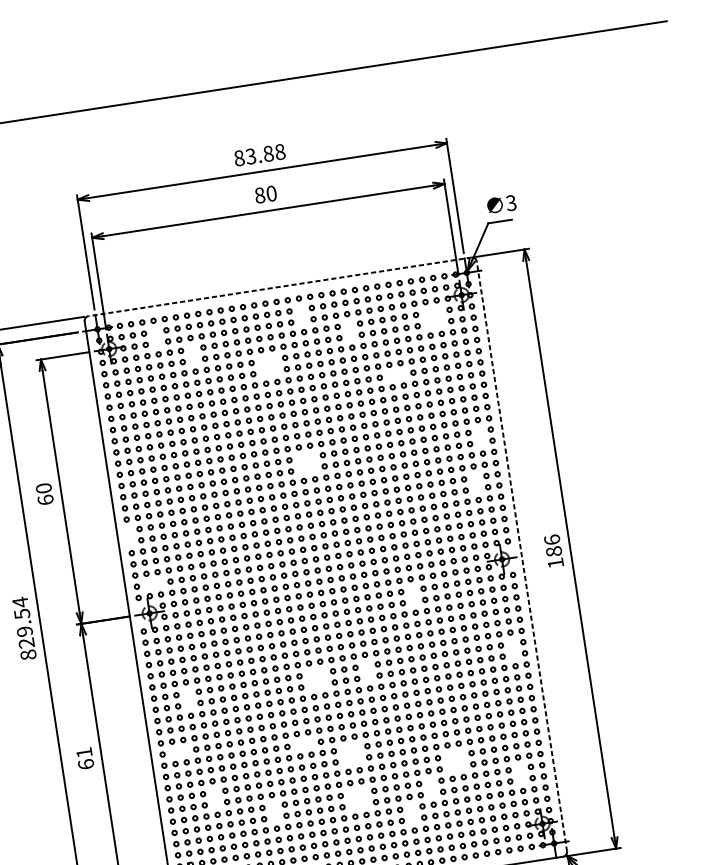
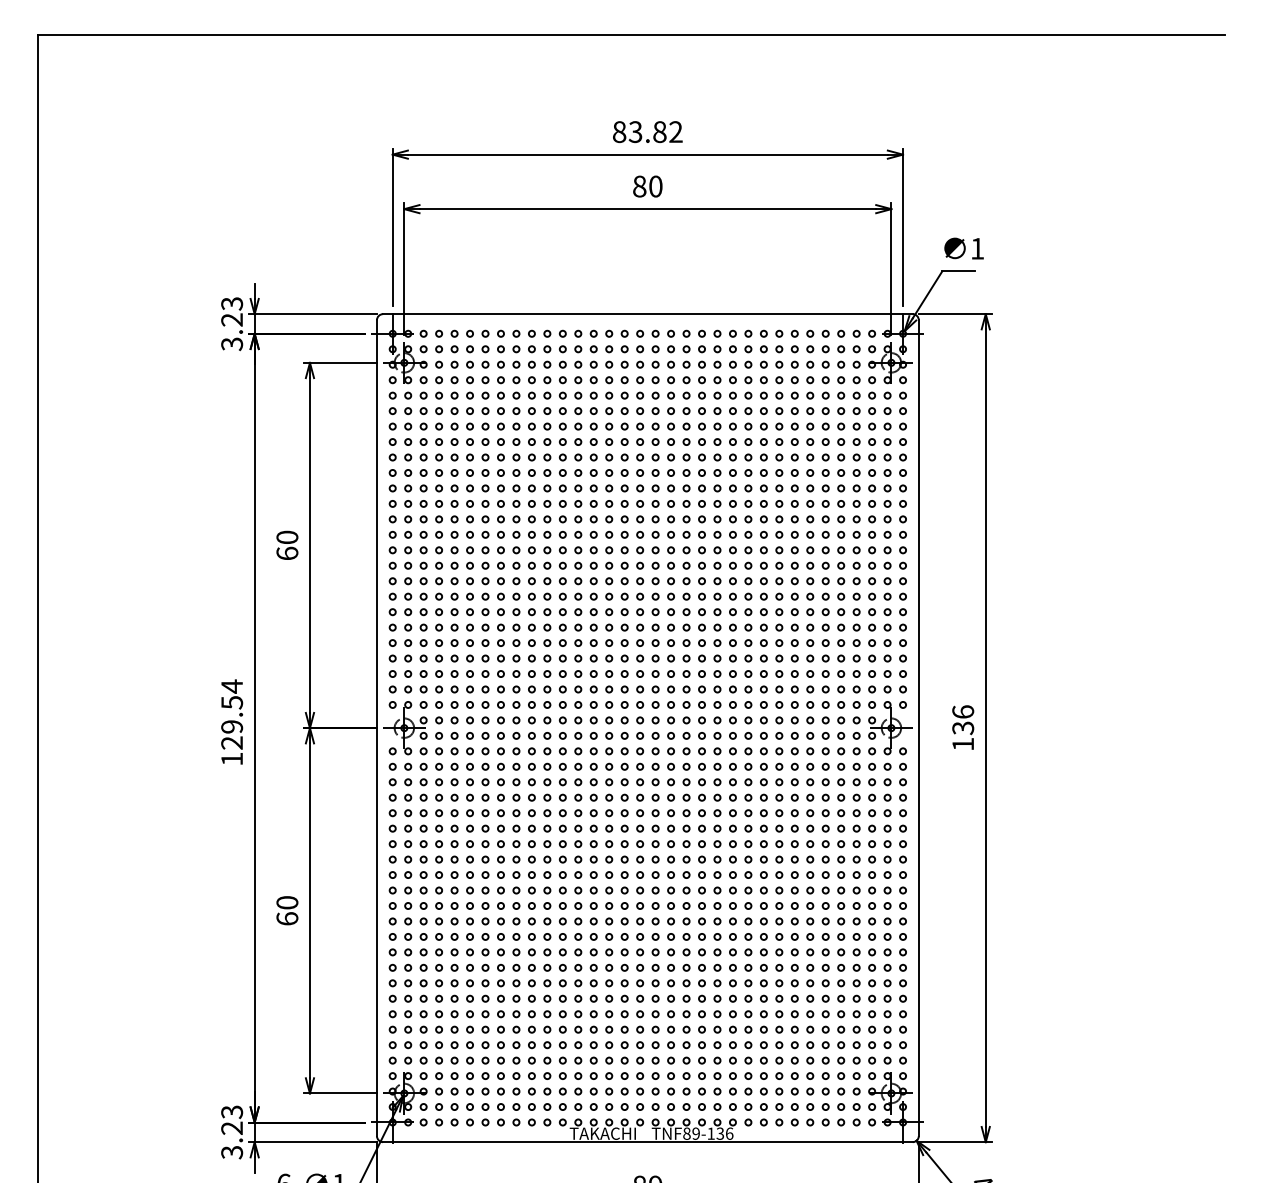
text: (279, 152) -> (675, 132), 83.88 -> 83.82
text: (510, 203) -> (976, 248), 3 -> 1
line: (279, 287) -> (647, 314), dashed -> solid
part: (429, 314) -> (844, 382), added
part: (301, 315) -> (670, 356), added
part: (349, 330) -> (732, 387), added
part: (155, 337) -> (469, 356), added
part: (193, 354) -> (516, 387), added
part: (265, 362) -> (612, 413), added
part: (396, 375) -> (786, 457), added
part: (480, 436) -> (887, 557), added
part: (303, 459) -> (643, 552), added
part: (475, 483) -> (871, 619), added
part: (129, 536) -> (392, 619), added
text: (554, 551) -> (963, 728), 186 -> 136
line: (521, 556) -> (918, 728), dashed -> solid
part: (153, 584) -> (415, 689), added
part: (412, 595) -> (763, 758), added
part: (512, 649) -> (887, 851), added
text: (28, 654) -> (232, 758), 829.54 -> 129.54
part: (367, 671) -> (686, 851), added
part: (313, 676) -> (612, 846), added
part: (188, 698) -> (438, 851), added
part: (303, 744) -> (585, 936), added
part: (347, 750) -> (643, 954), added
text: (84, 752) -> (287, 902), 61 -> 60
part: (179, 752) -> (415, 921), added
part: (451, 757) -> (782, 985), added
part: (520, 773) -> (871, 1021), added
part: (431, 787) -> (748, 1021), added
part: (354, 795) -> (643, 1016), added
part: (214, 797) -> (454, 990), added
part: (274, 811) -> (531, 1021), added
part: (412, 813) -> (717, 1052), added

